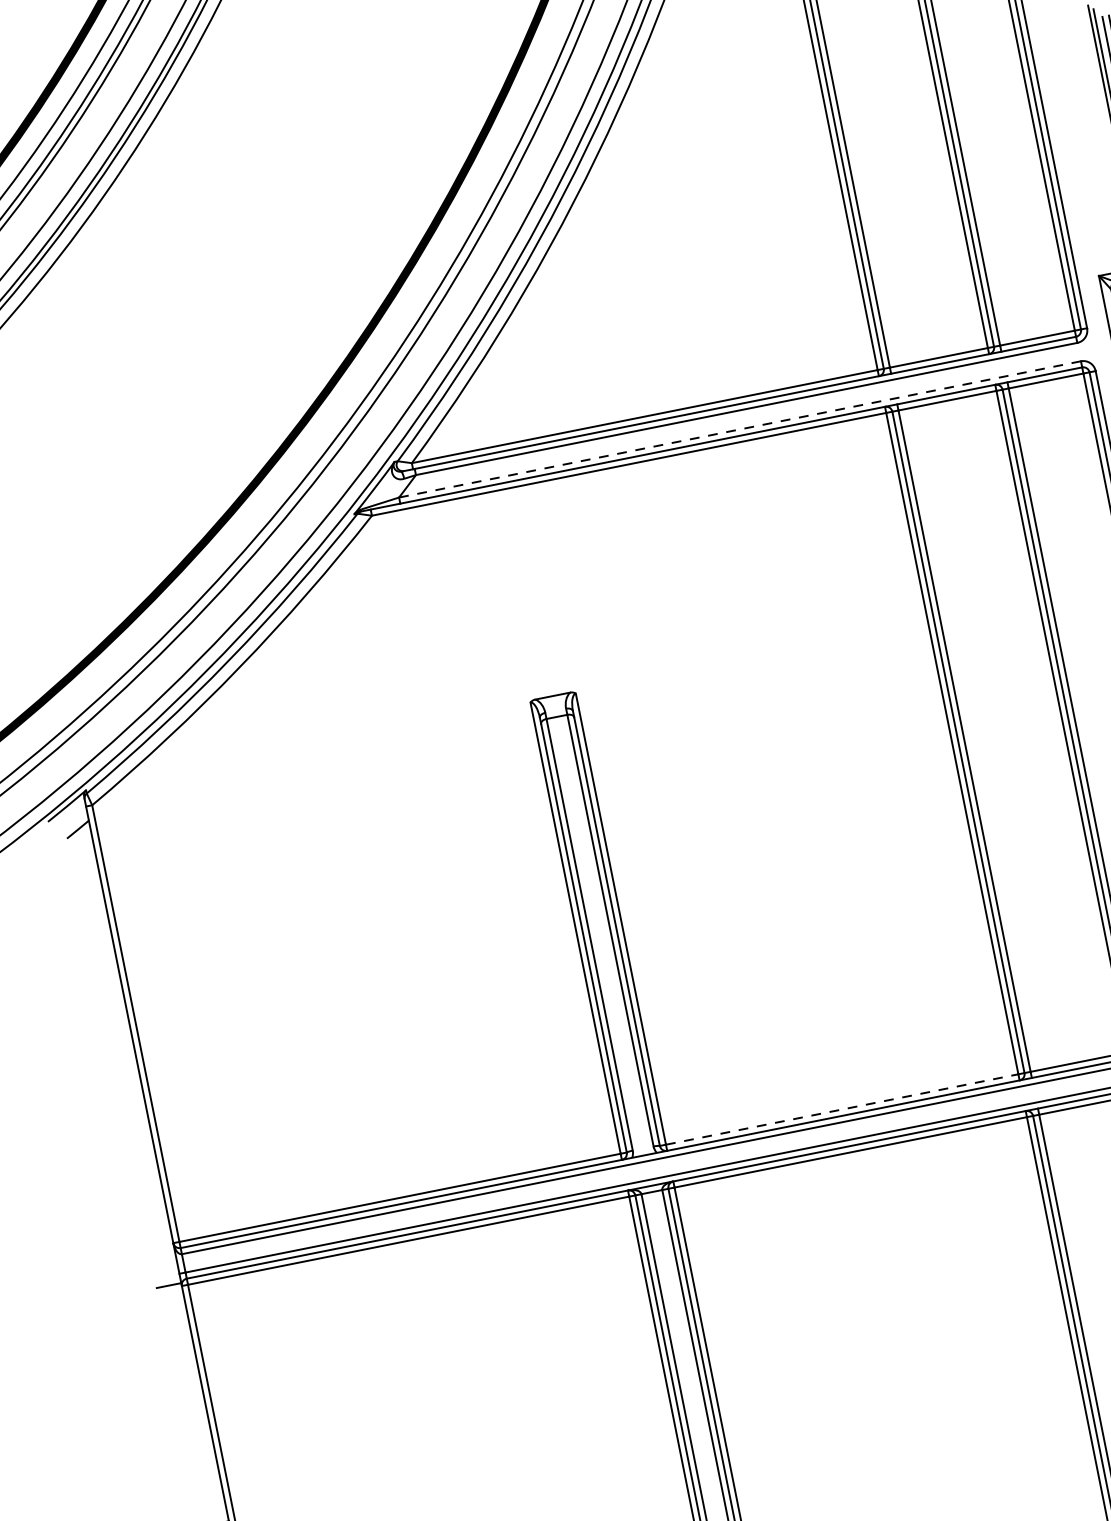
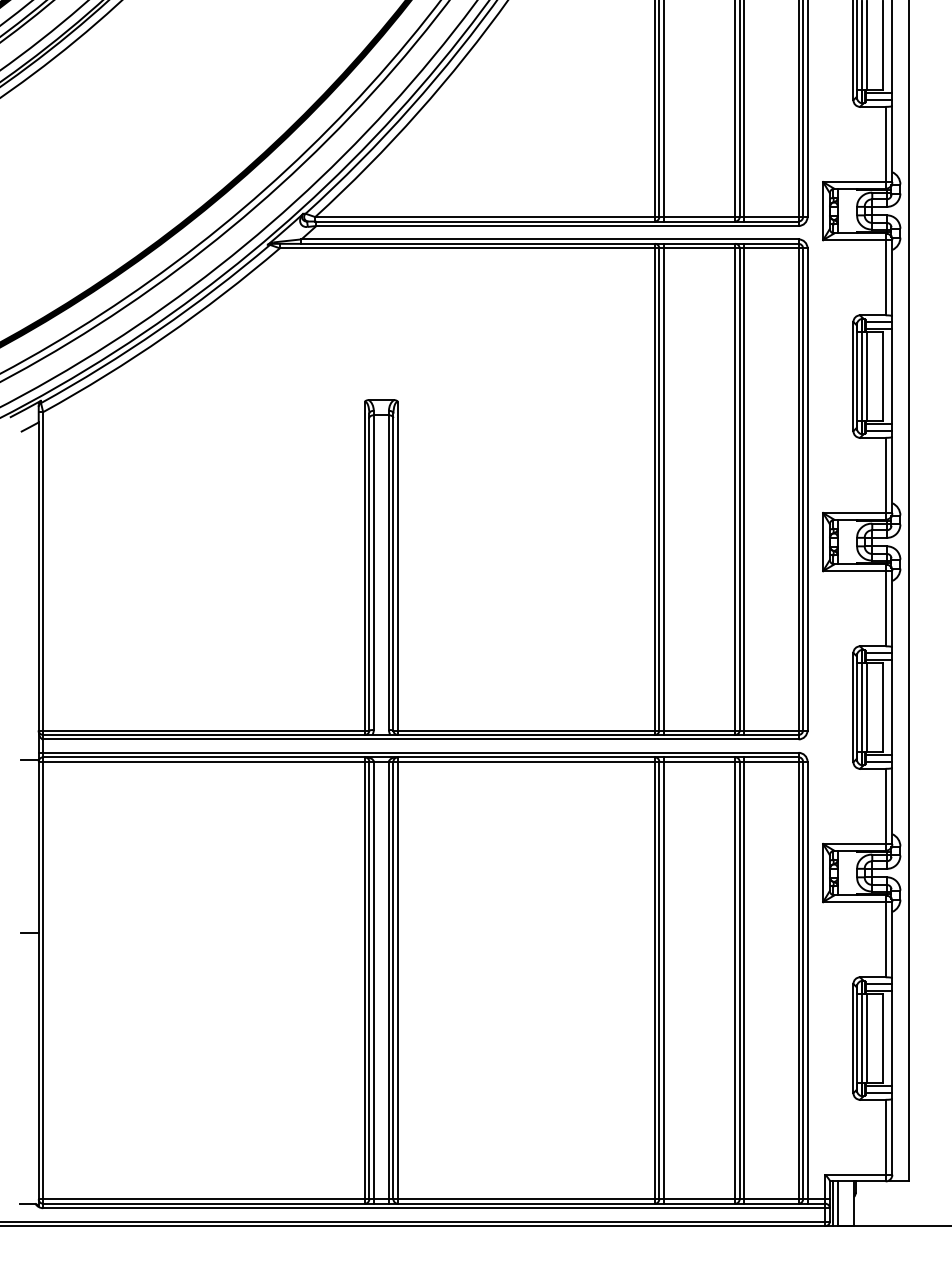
line: (740, 429) -> (550, 239), dashed -> solid
line: (842, 1109) -> (526, 730), dashed -> solid

